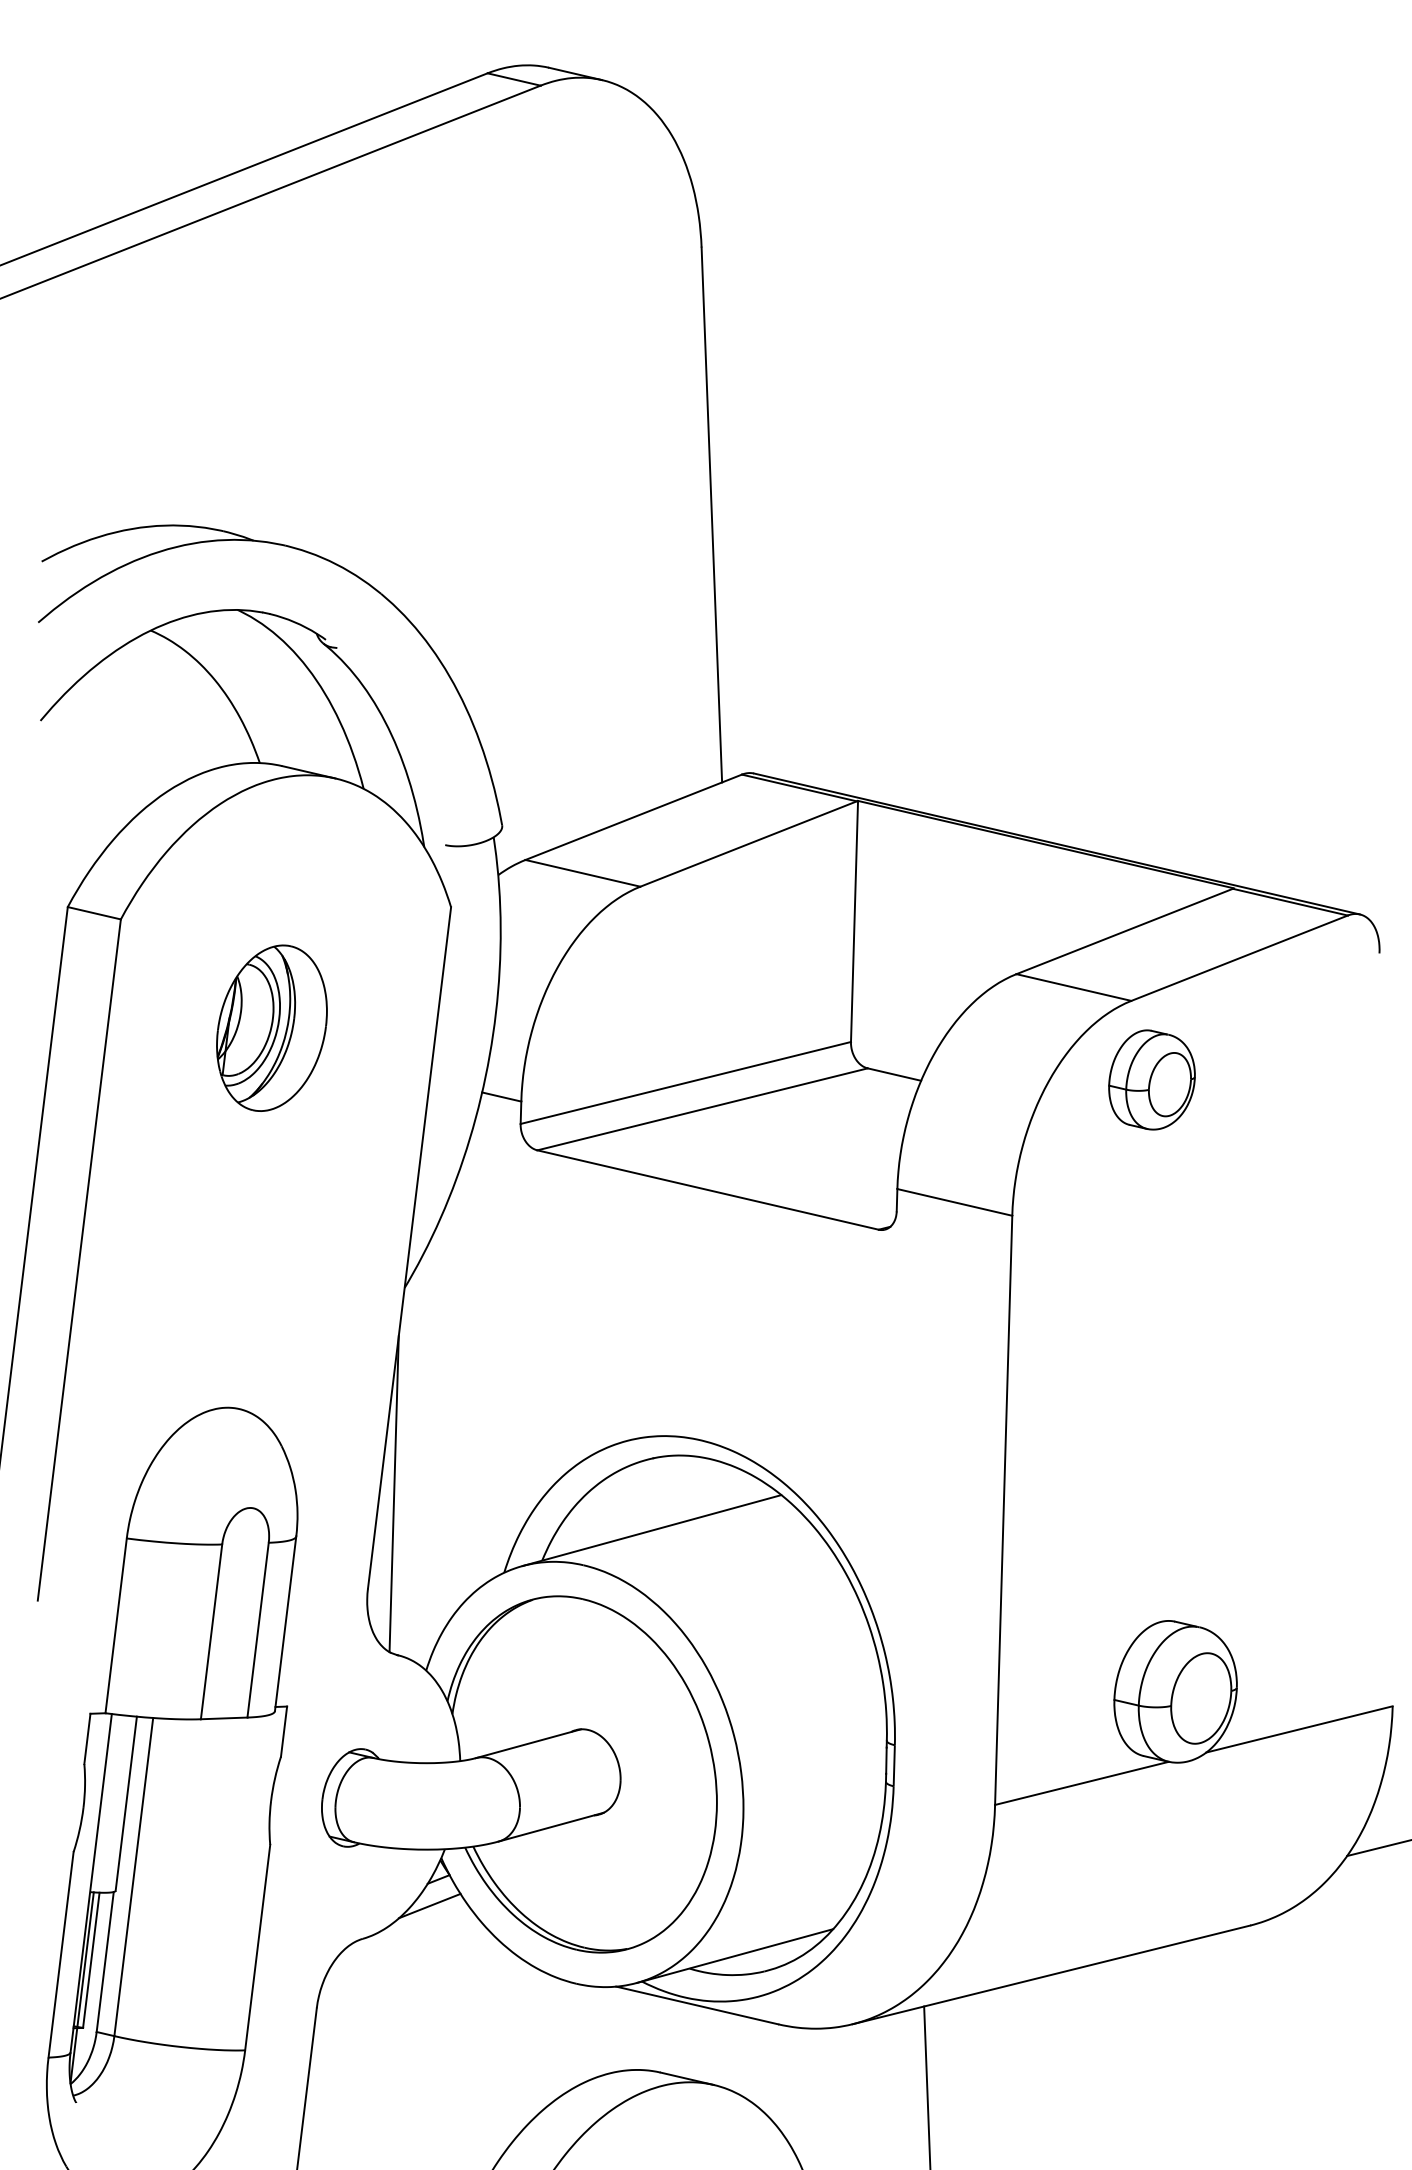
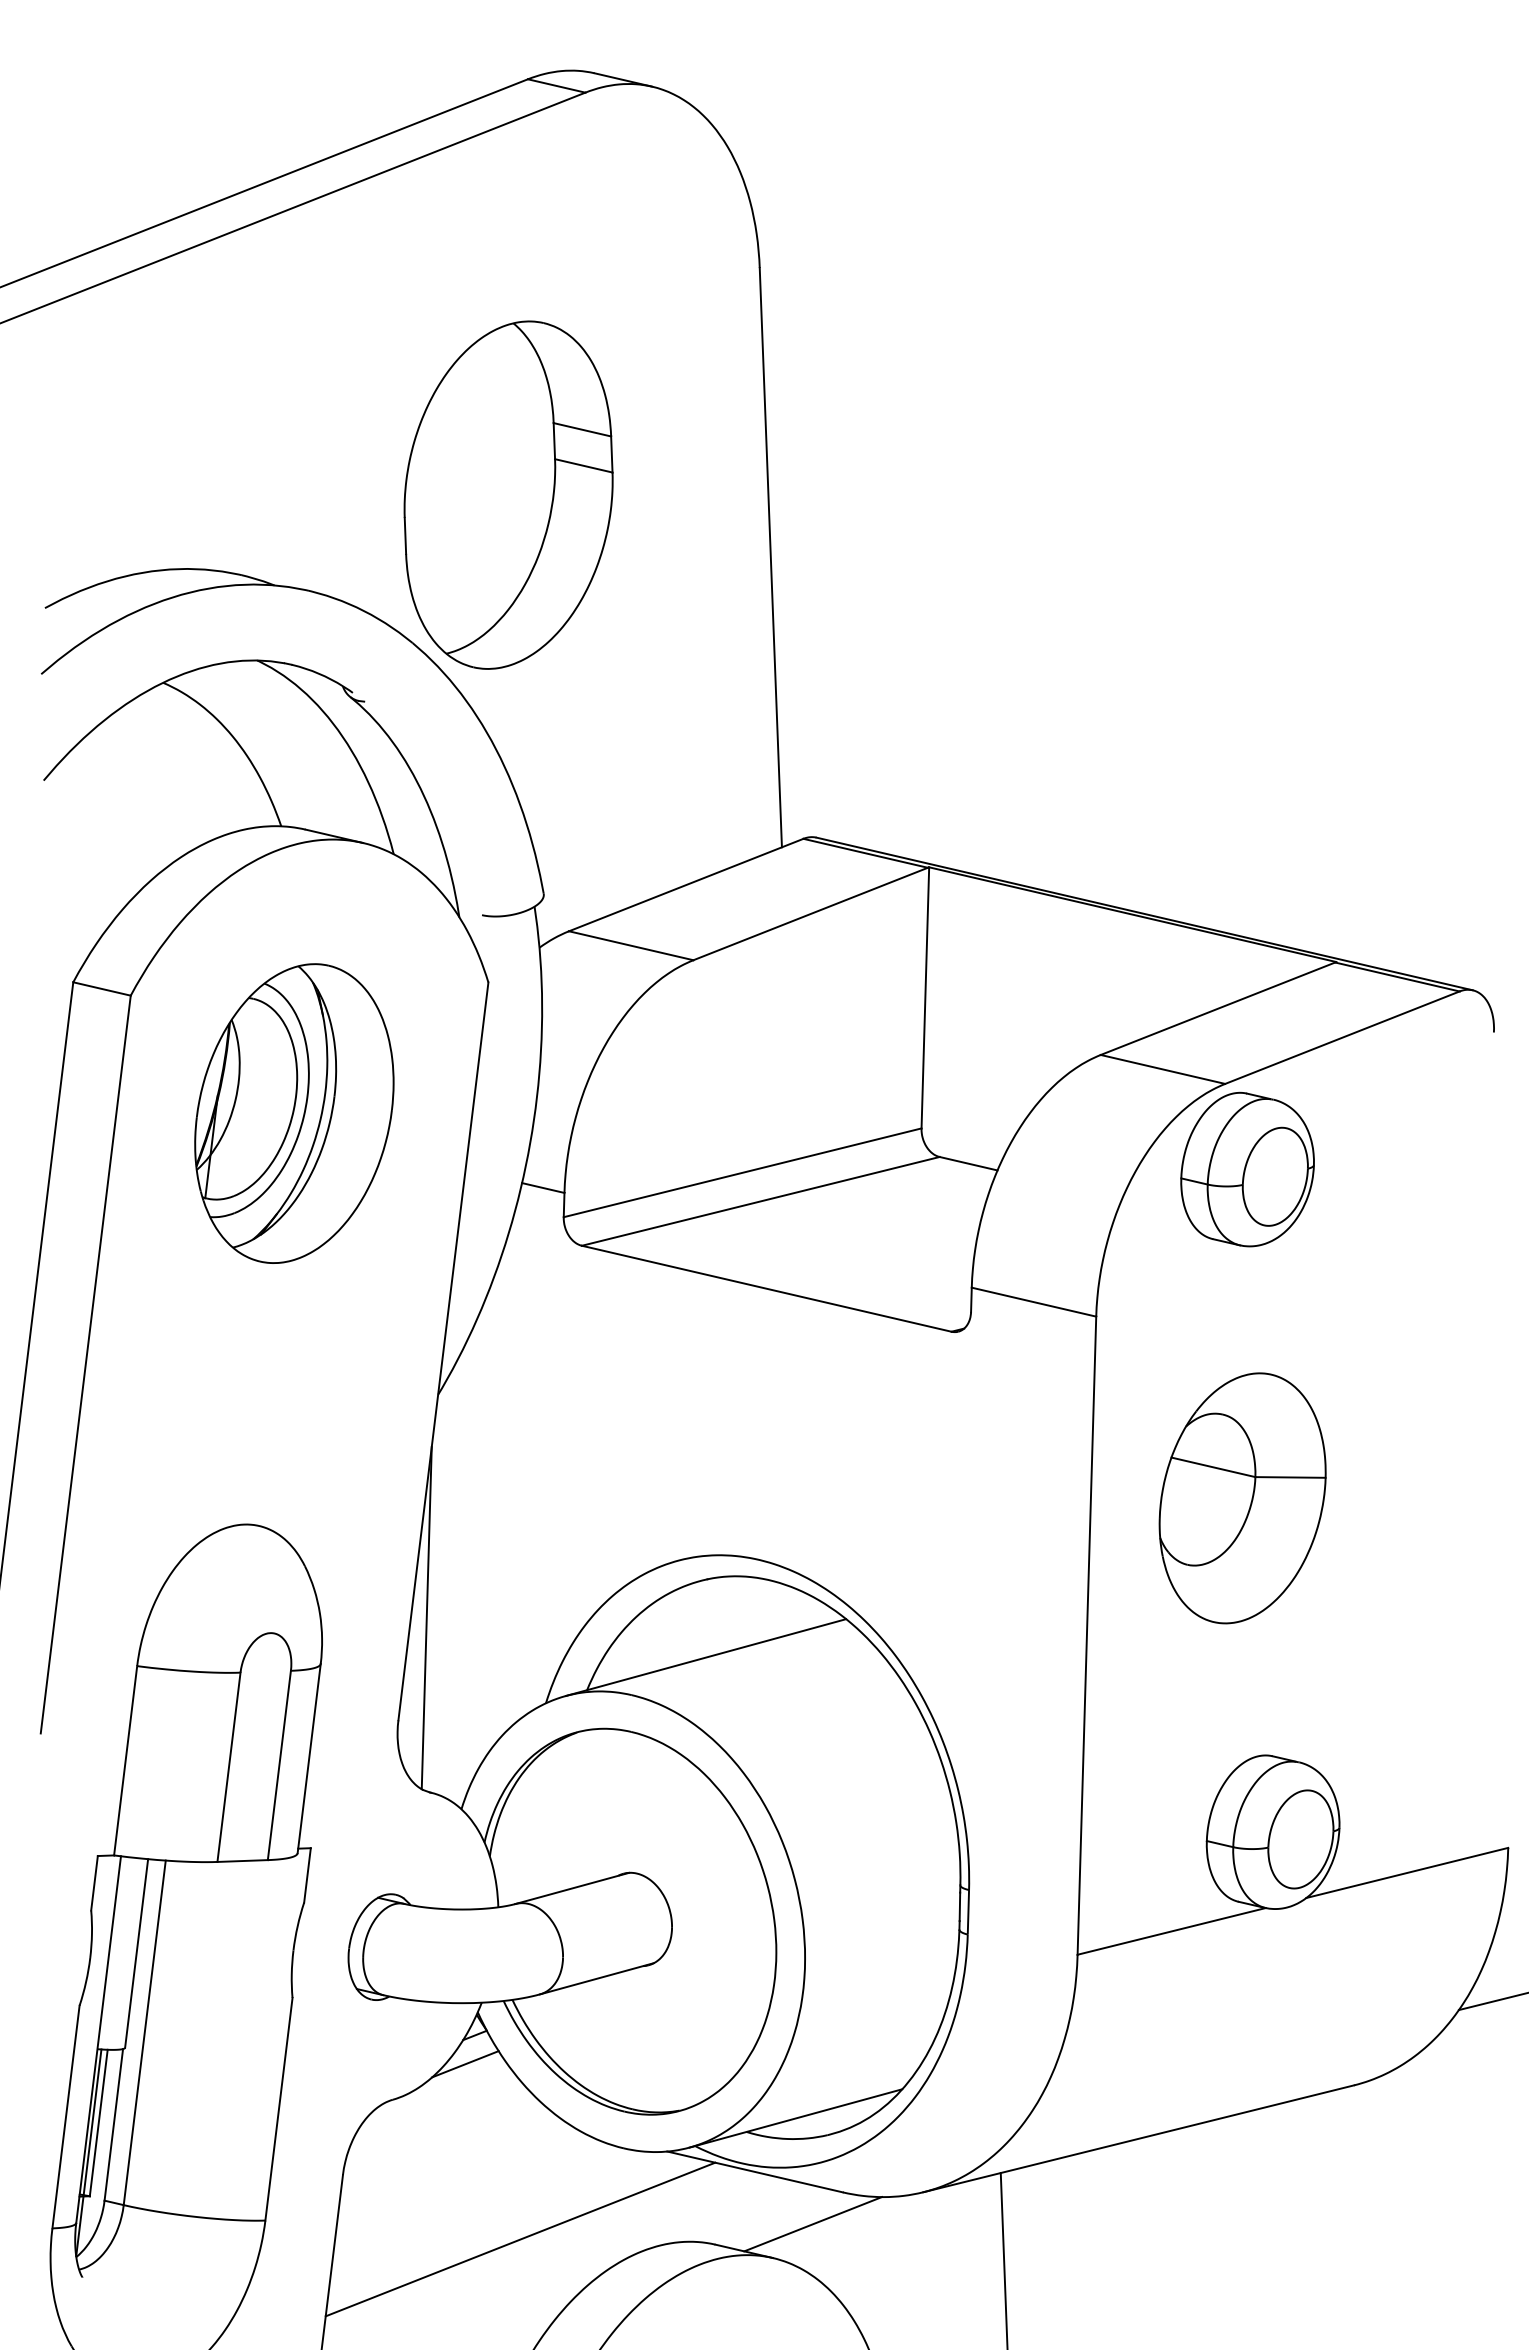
part: (469, 456) -> (508, 494), added
part: (272, 1028) -> (294, 1113), size x1.67
part: (1151, 1079) -> (1247, 1169), size x1.43
part: (1147, 1383) -> (1242, 1498), added
line: (751, 2054) -> (813, 2224), added
line: (480, 2067) -> (520, 2239), added

